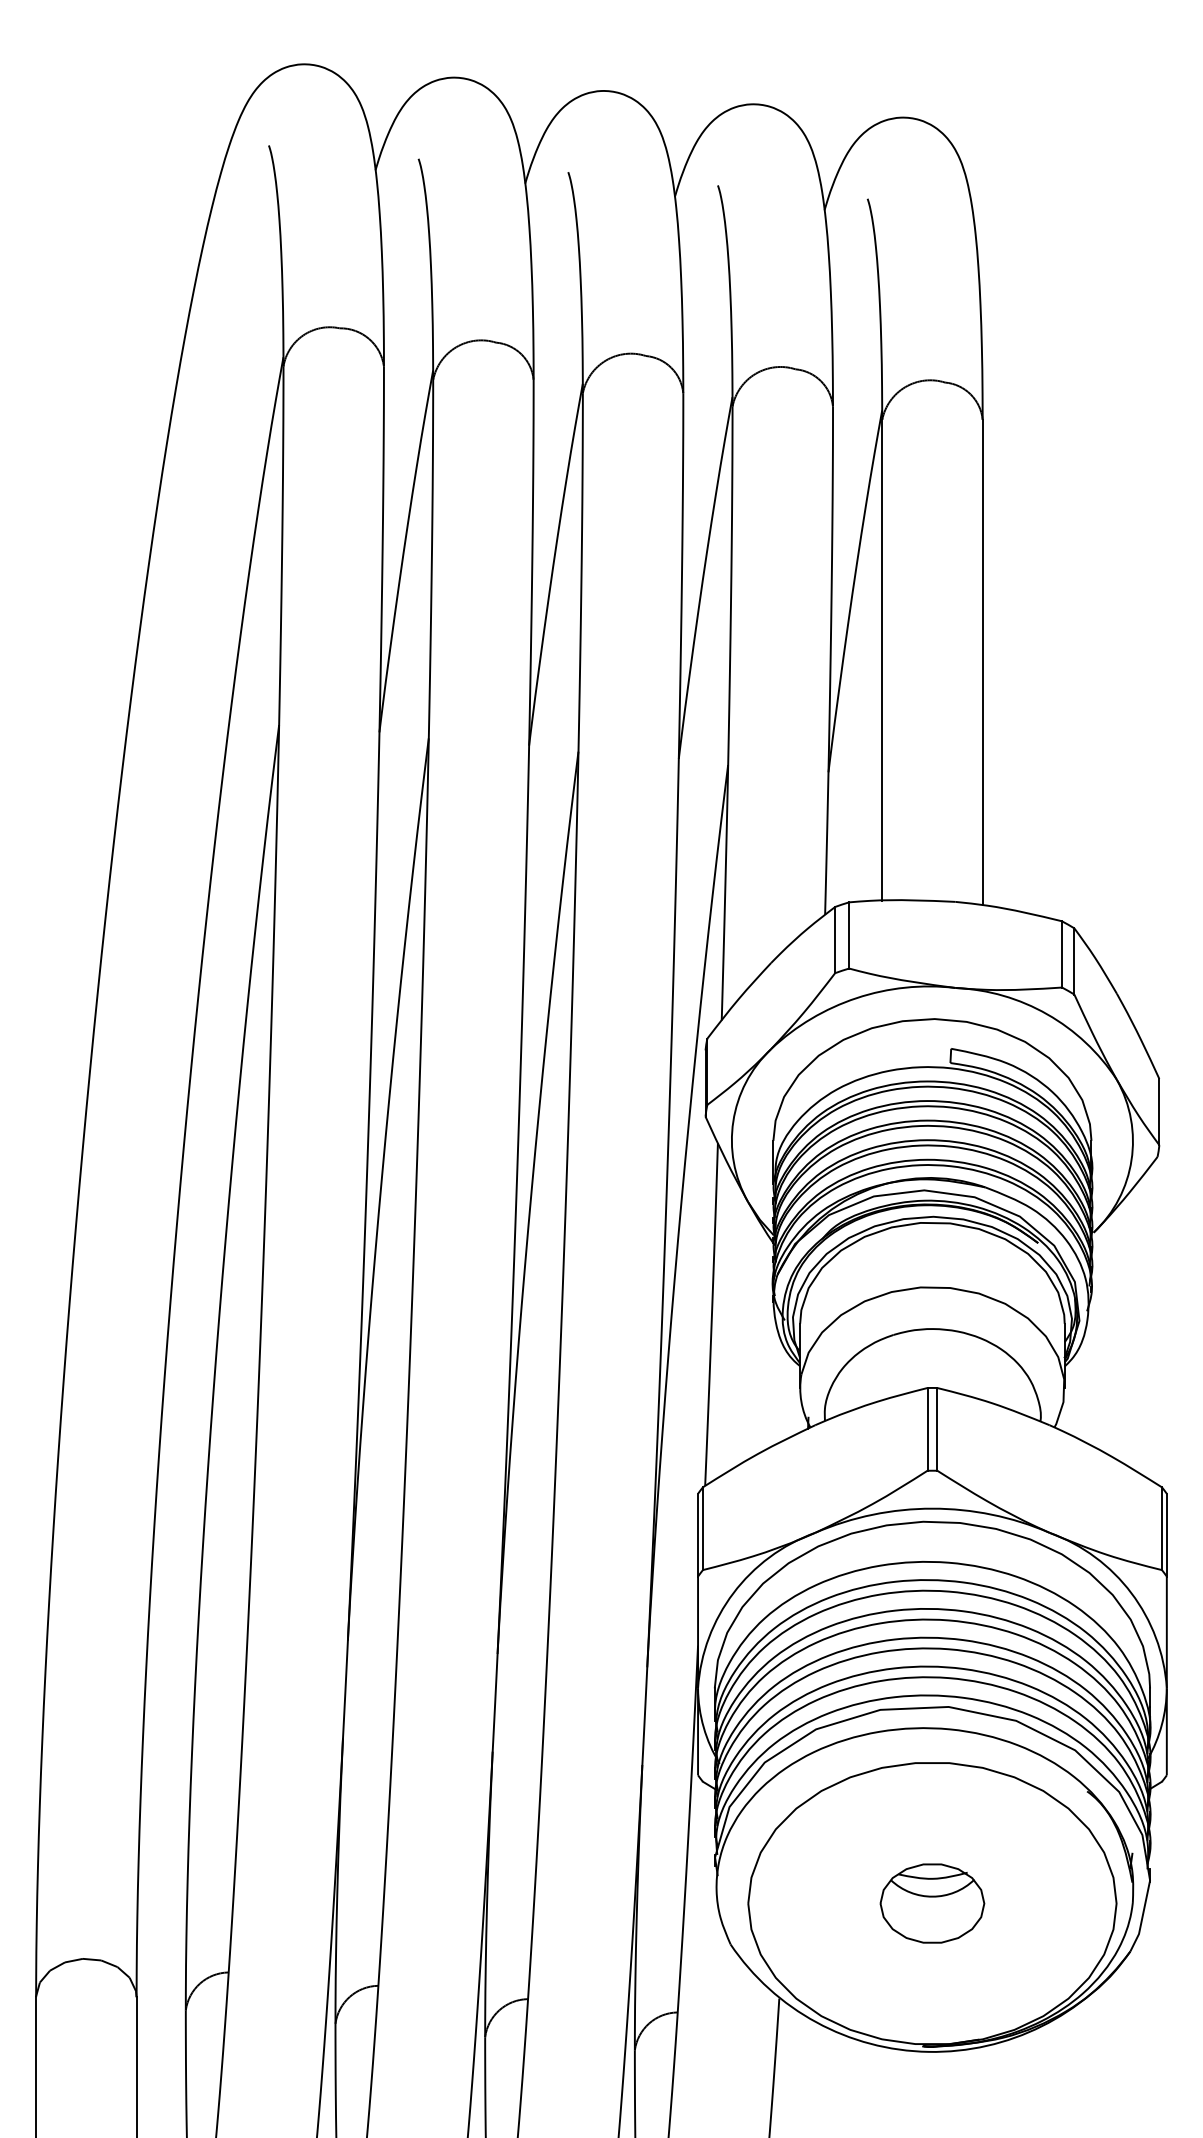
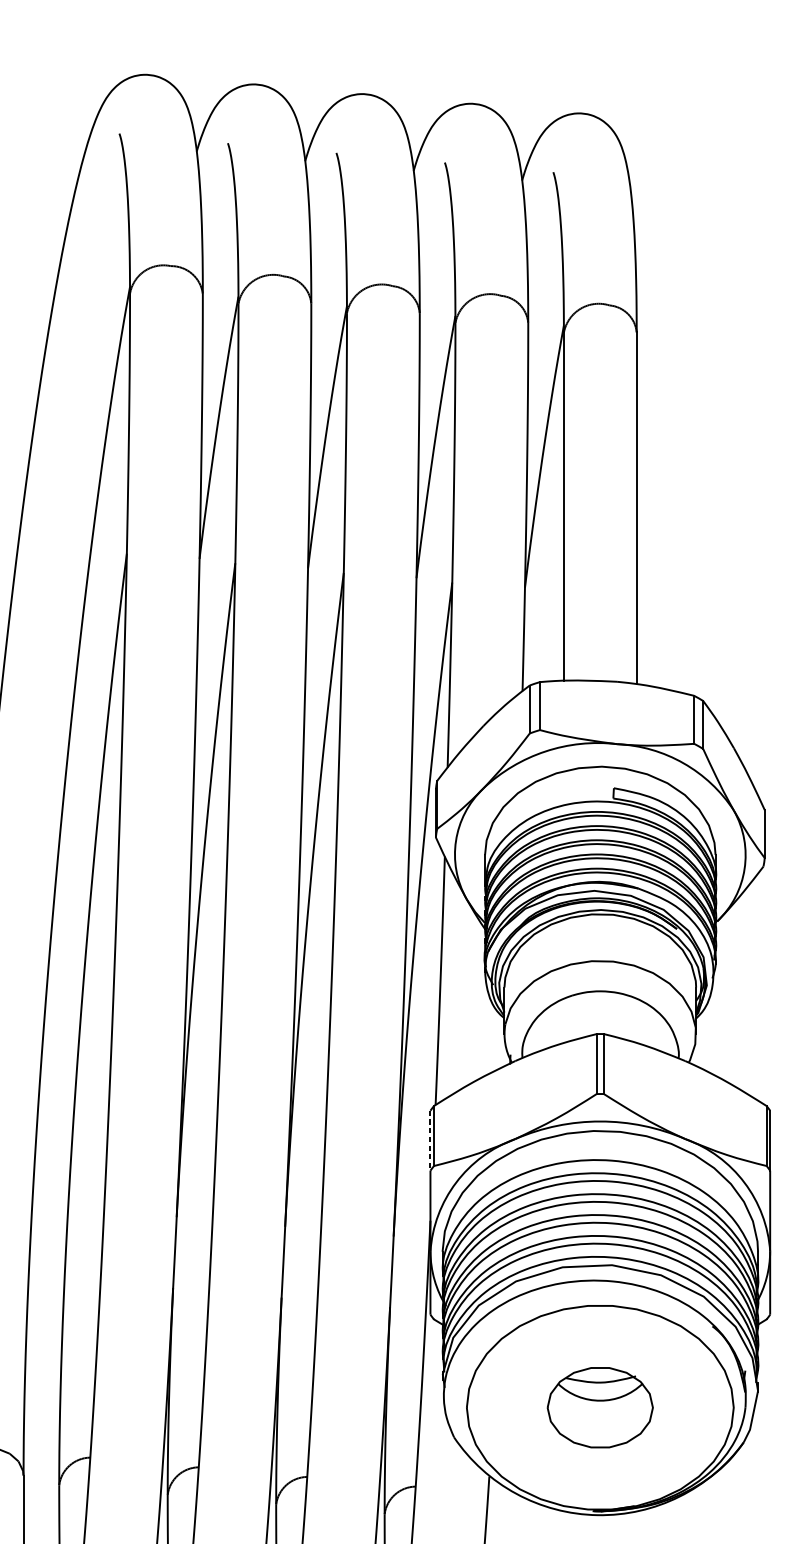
line: (698, 1535) -> (430, 1140), solid -> dashed
part: (932, 1903) -> (600, 1407), size x1.4

